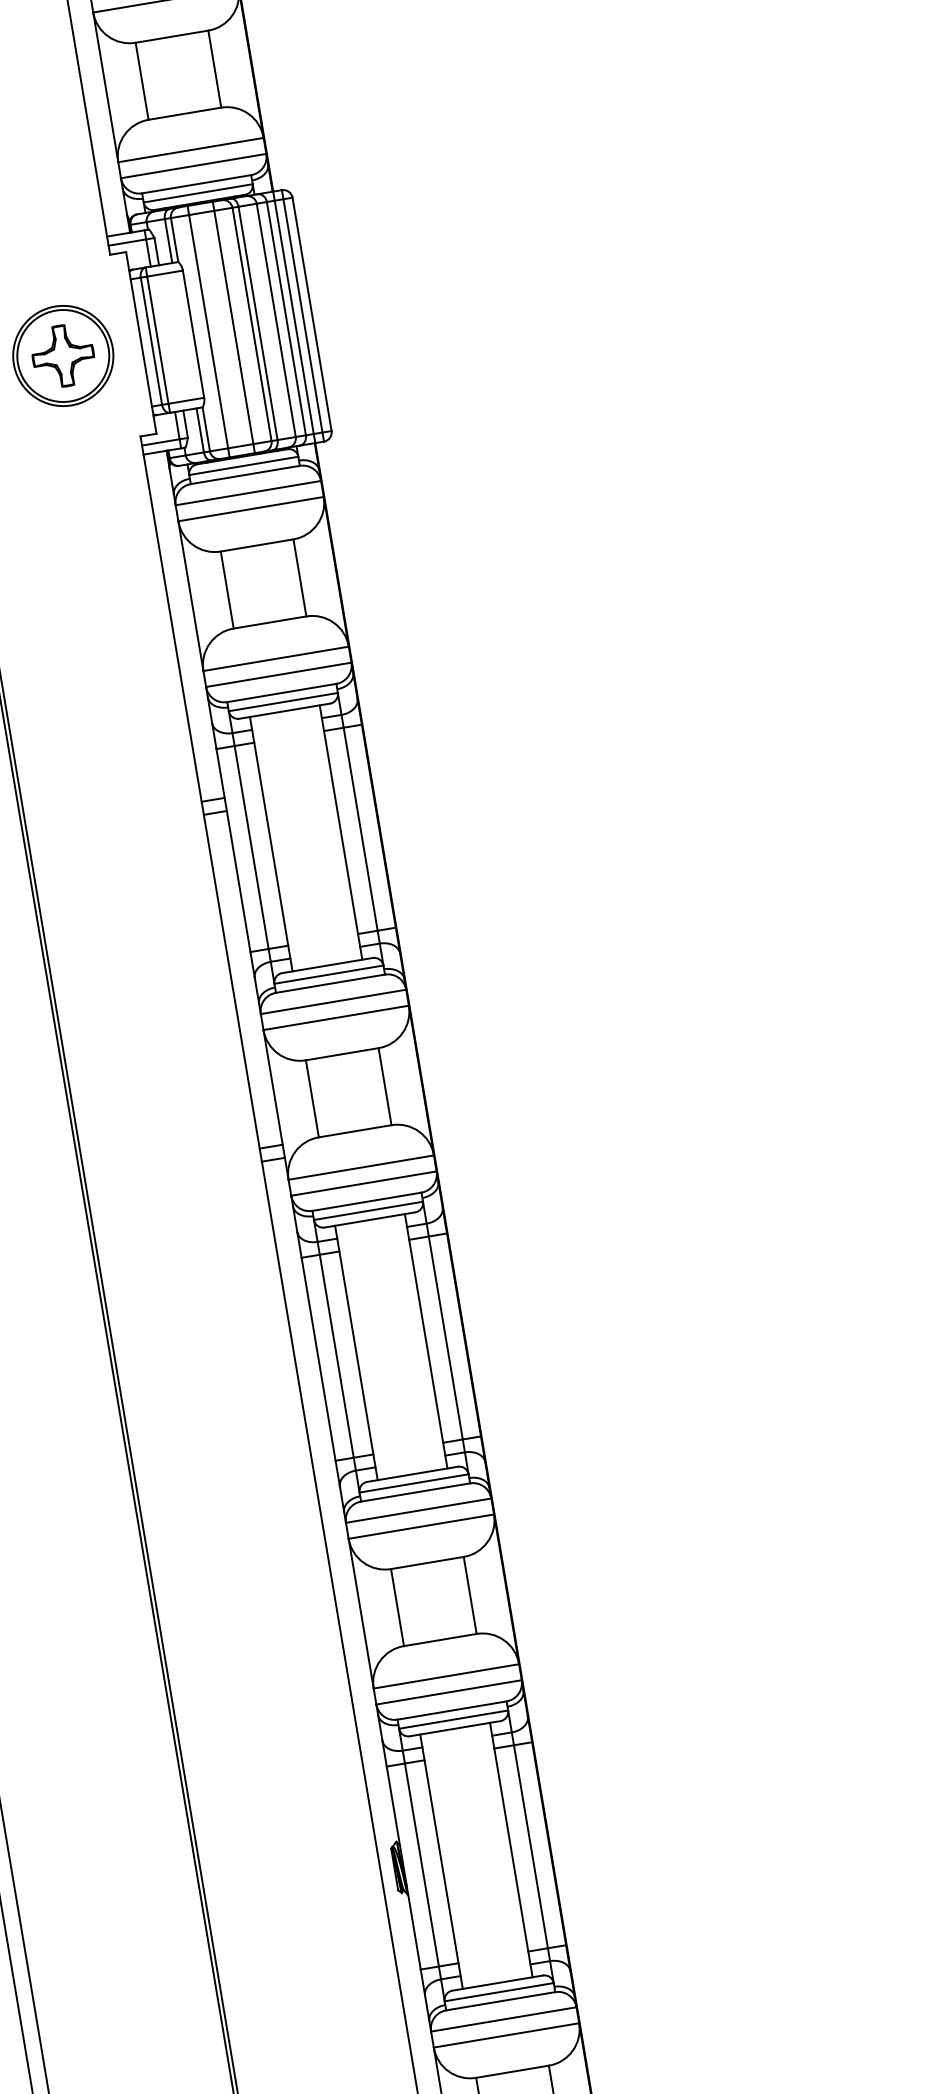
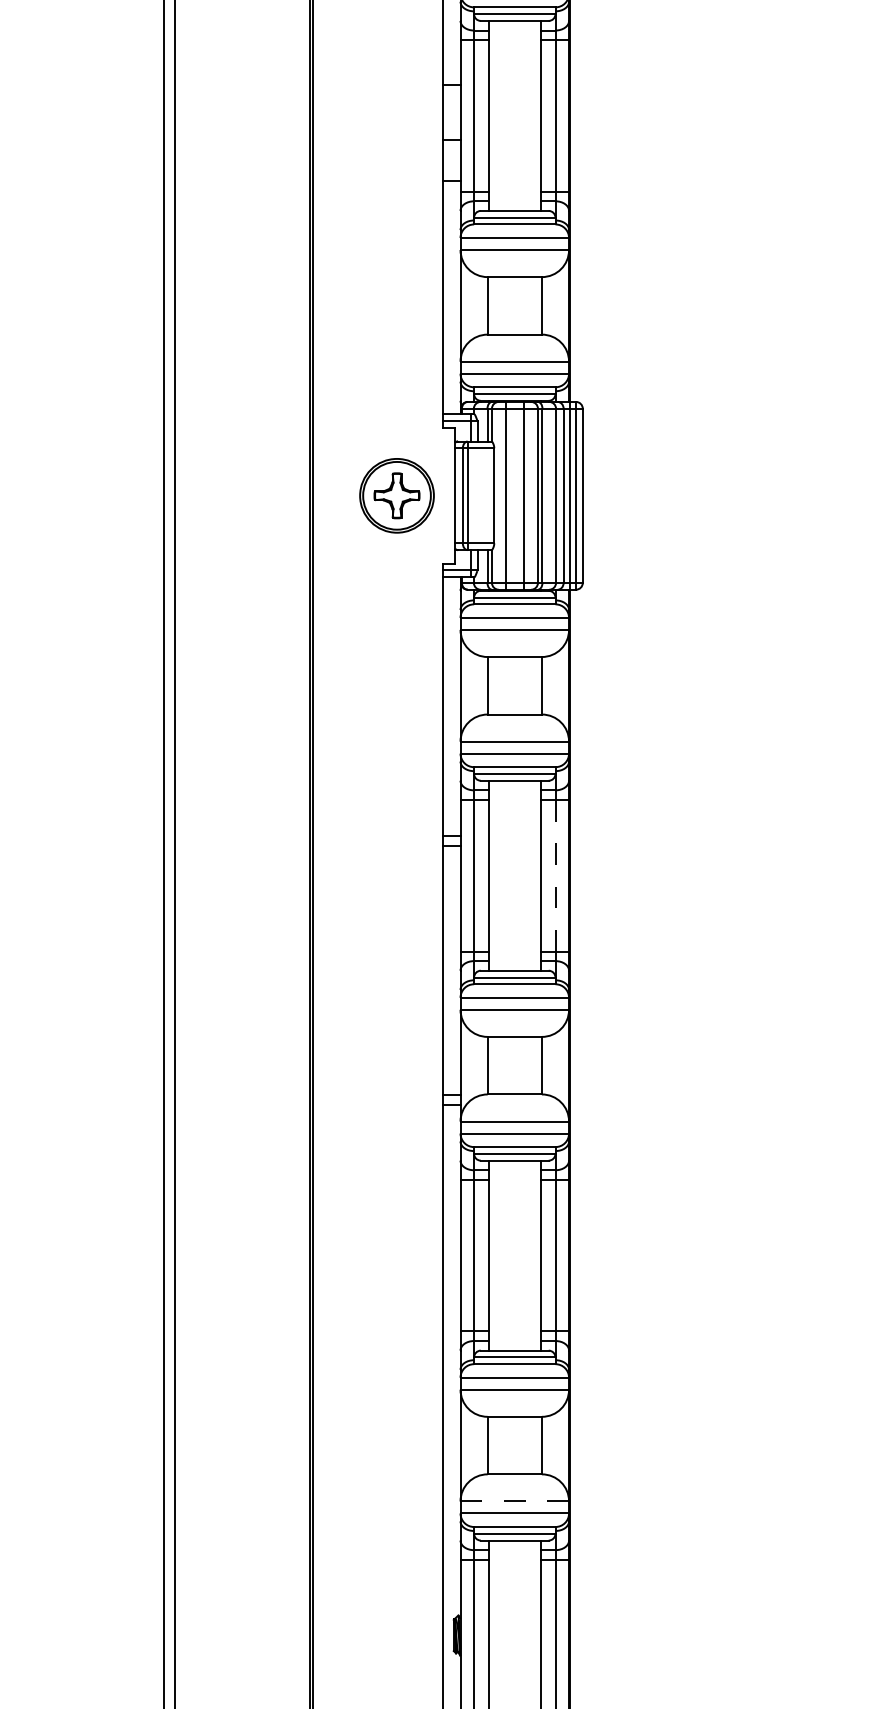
line: (360, 828) -> (555, 875), solid -> dashed
line: (445, 1676) -> (514, 1501), solid -> dashed

